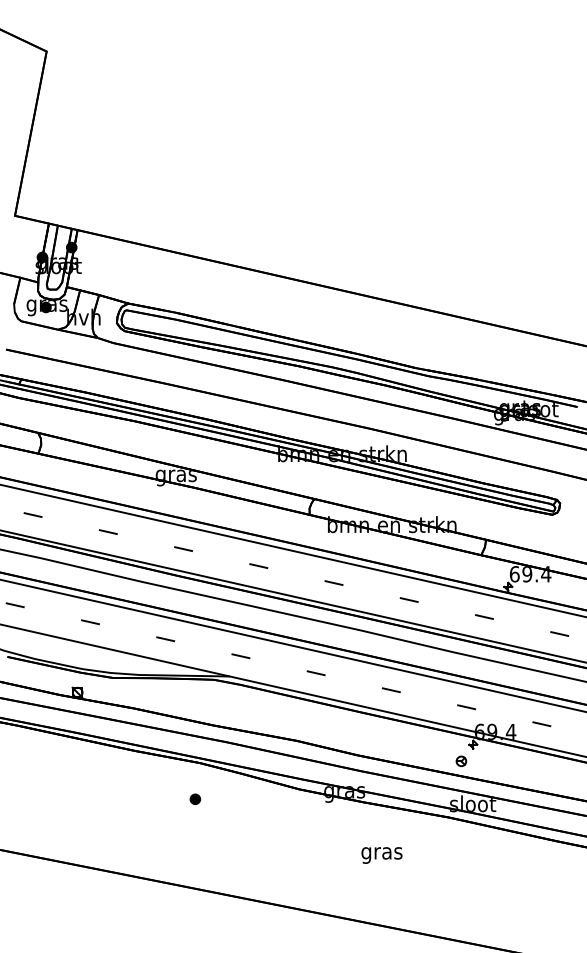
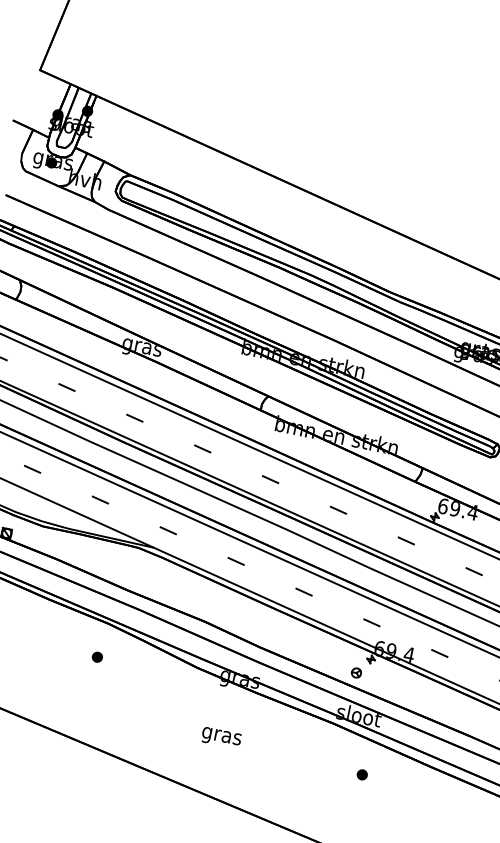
text: (381, 855) -> (220, 738), moved
part: (488, 863) -> (362, 774), added

